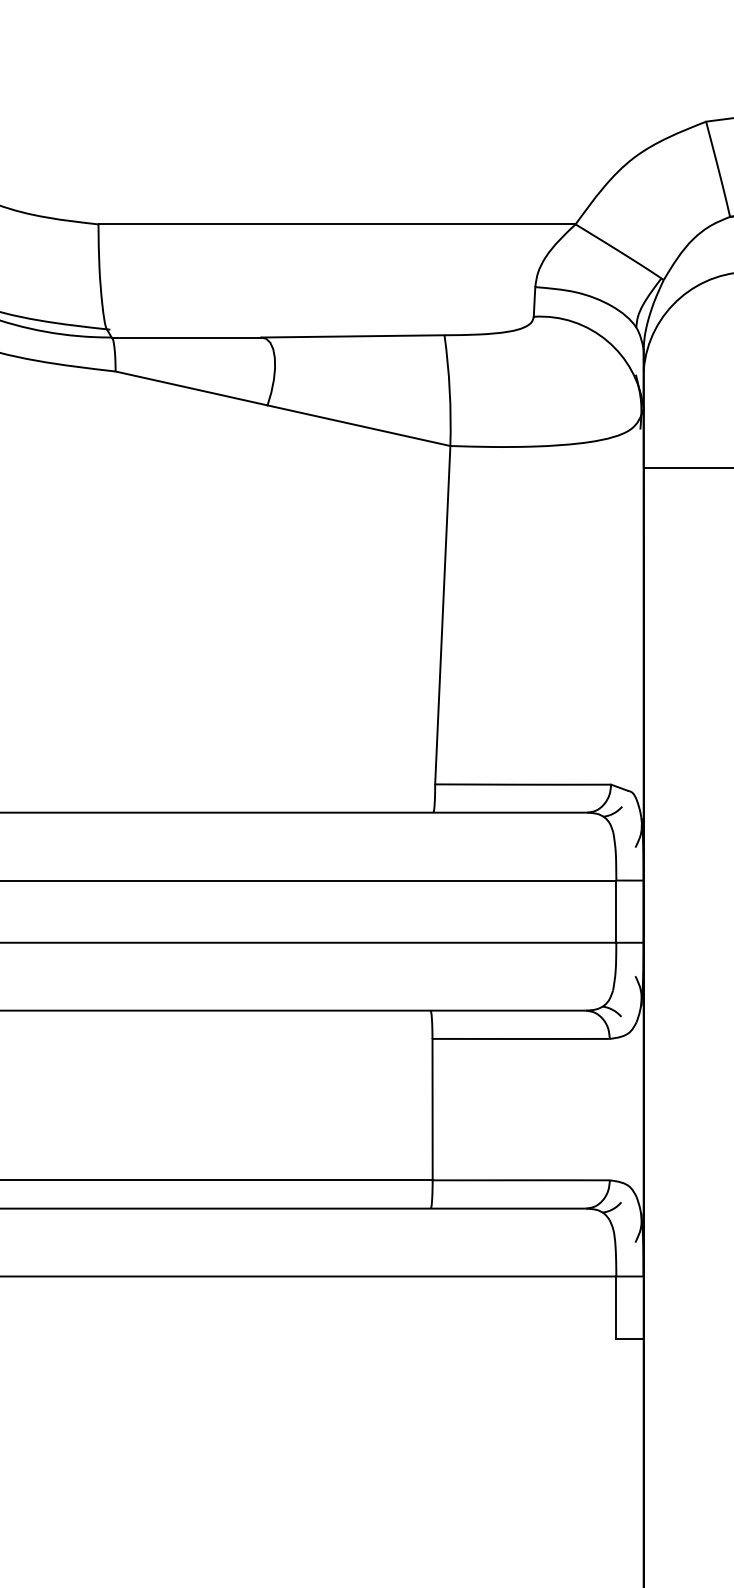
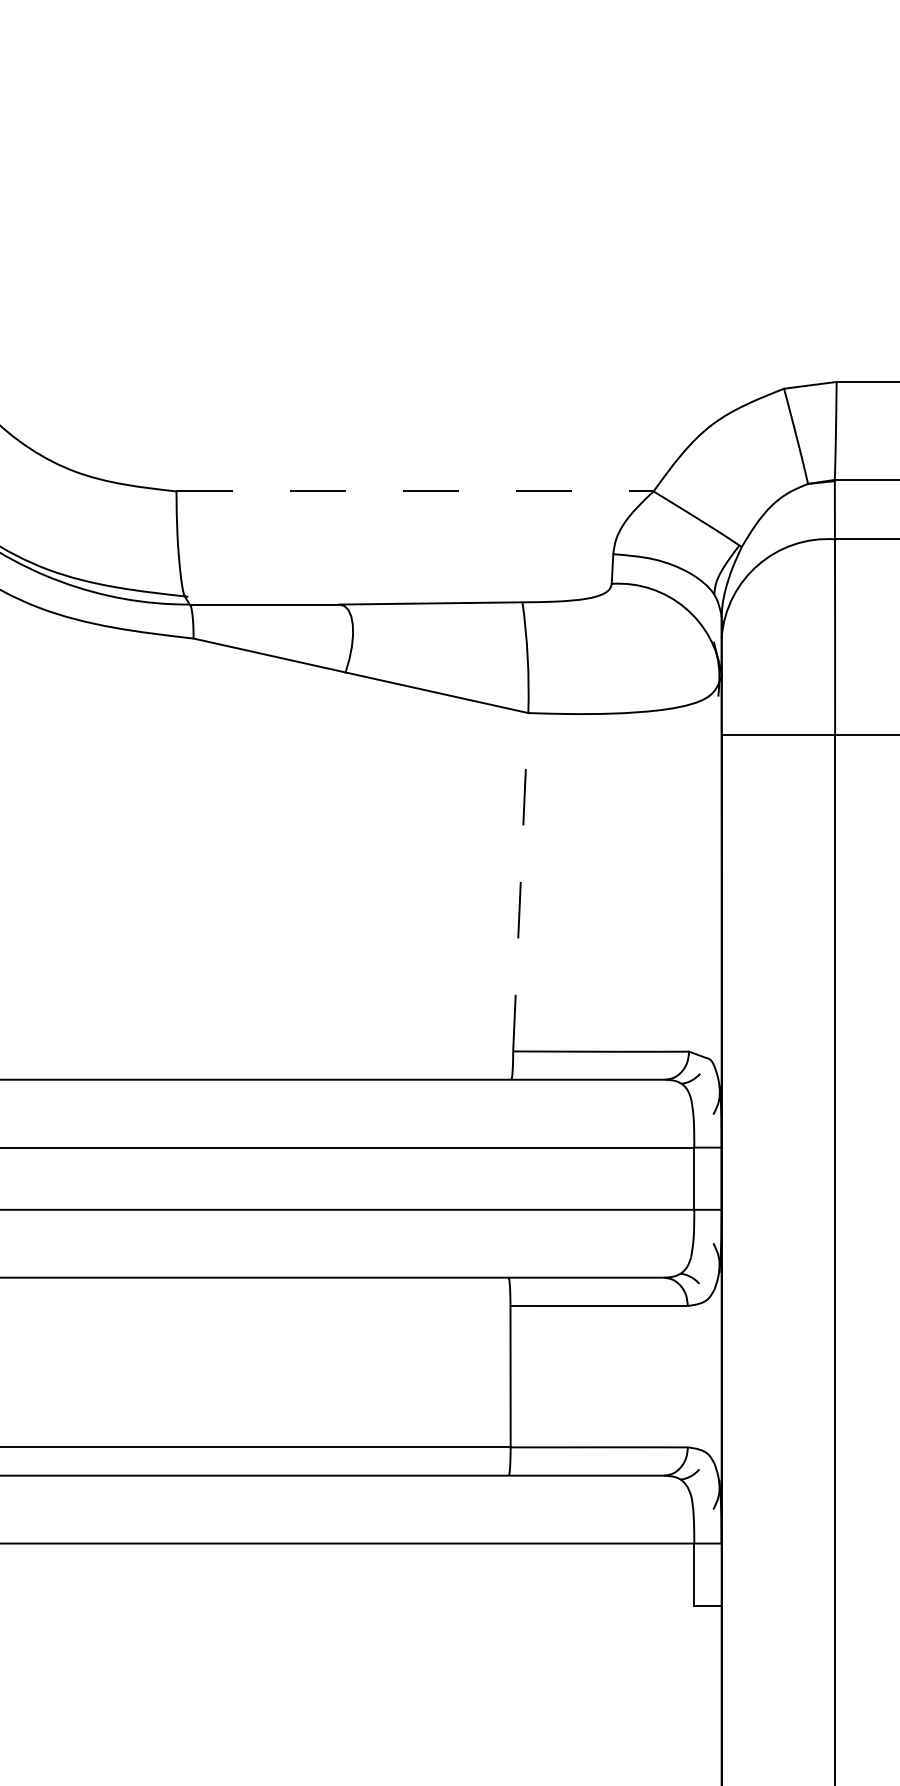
line: (337, 224) -> (415, 491), solid -> dashed
line: (442, 614) -> (520, 881), solid -> dashed

